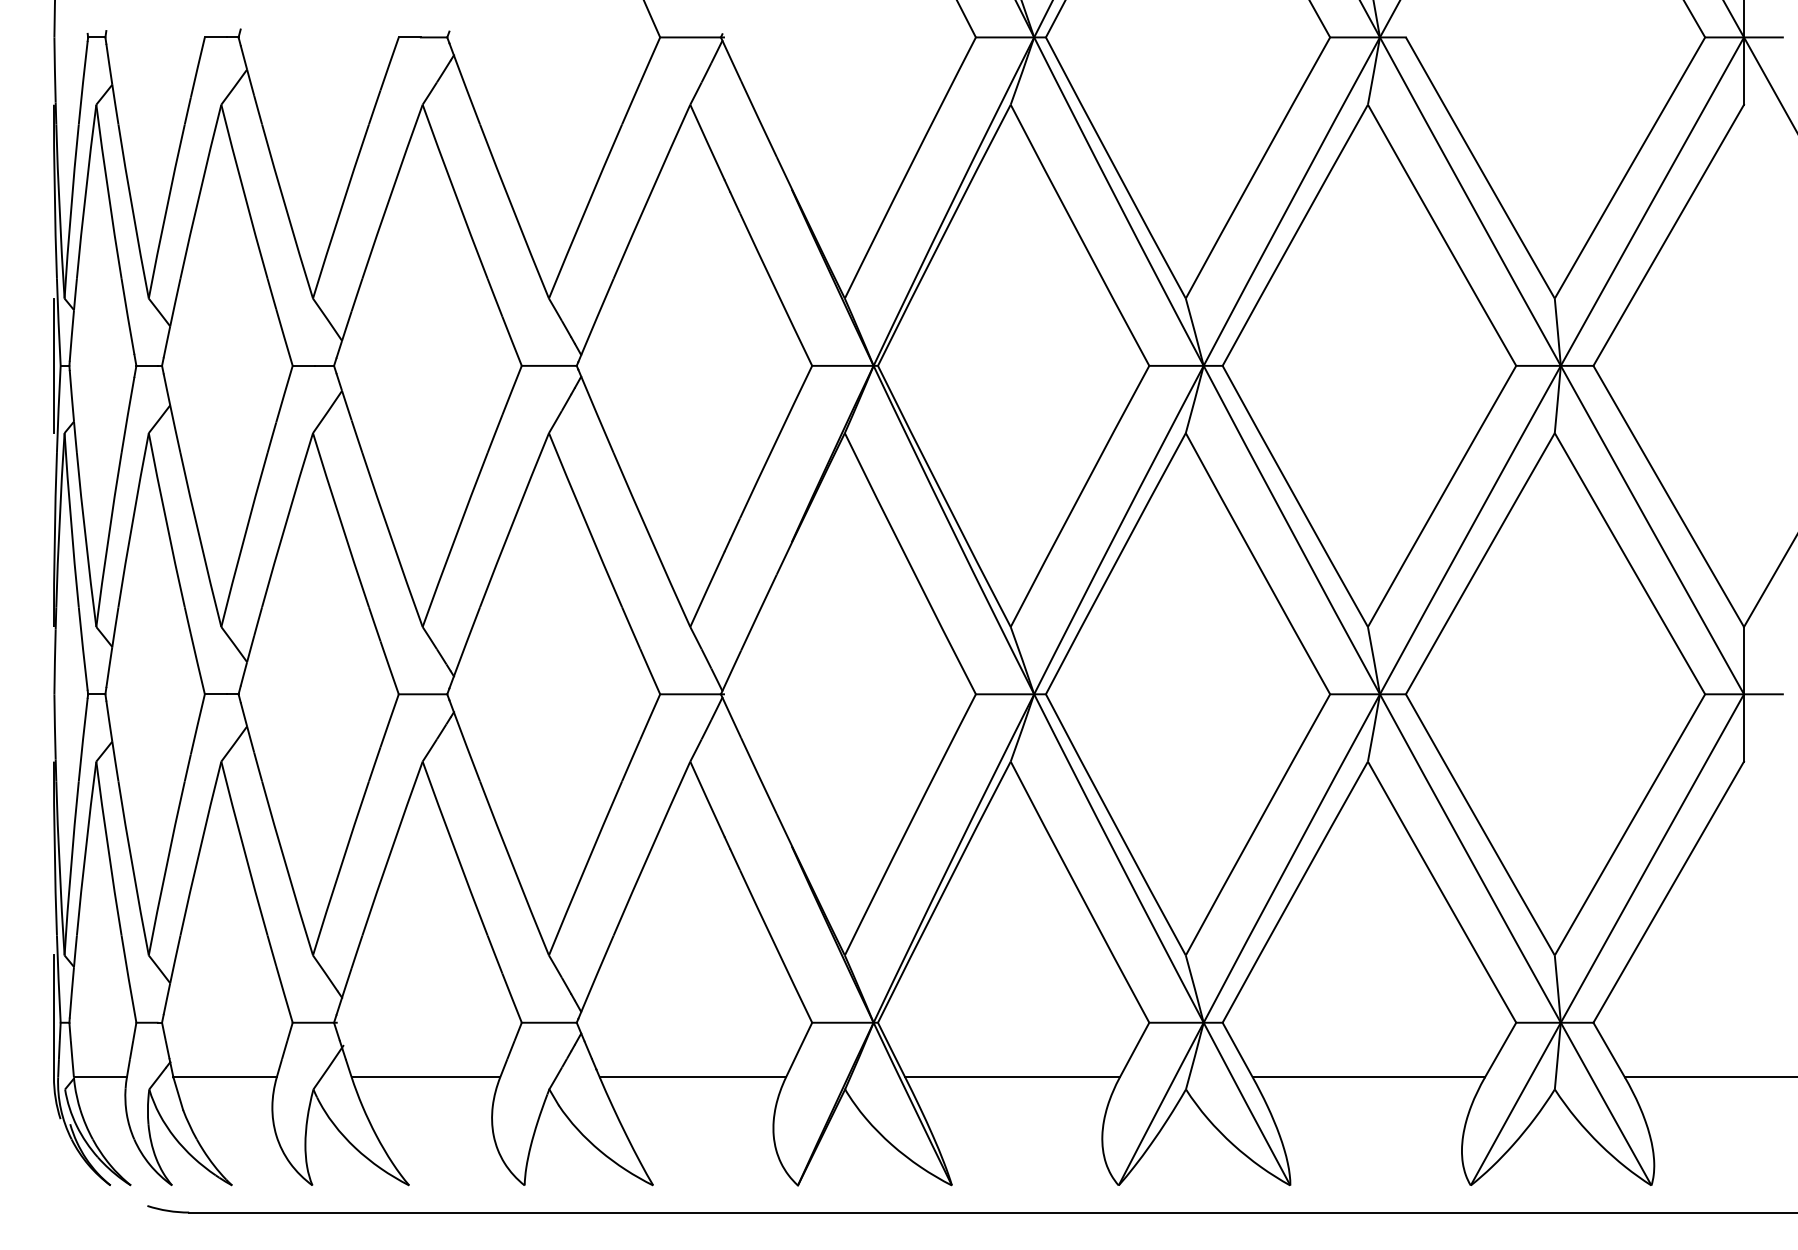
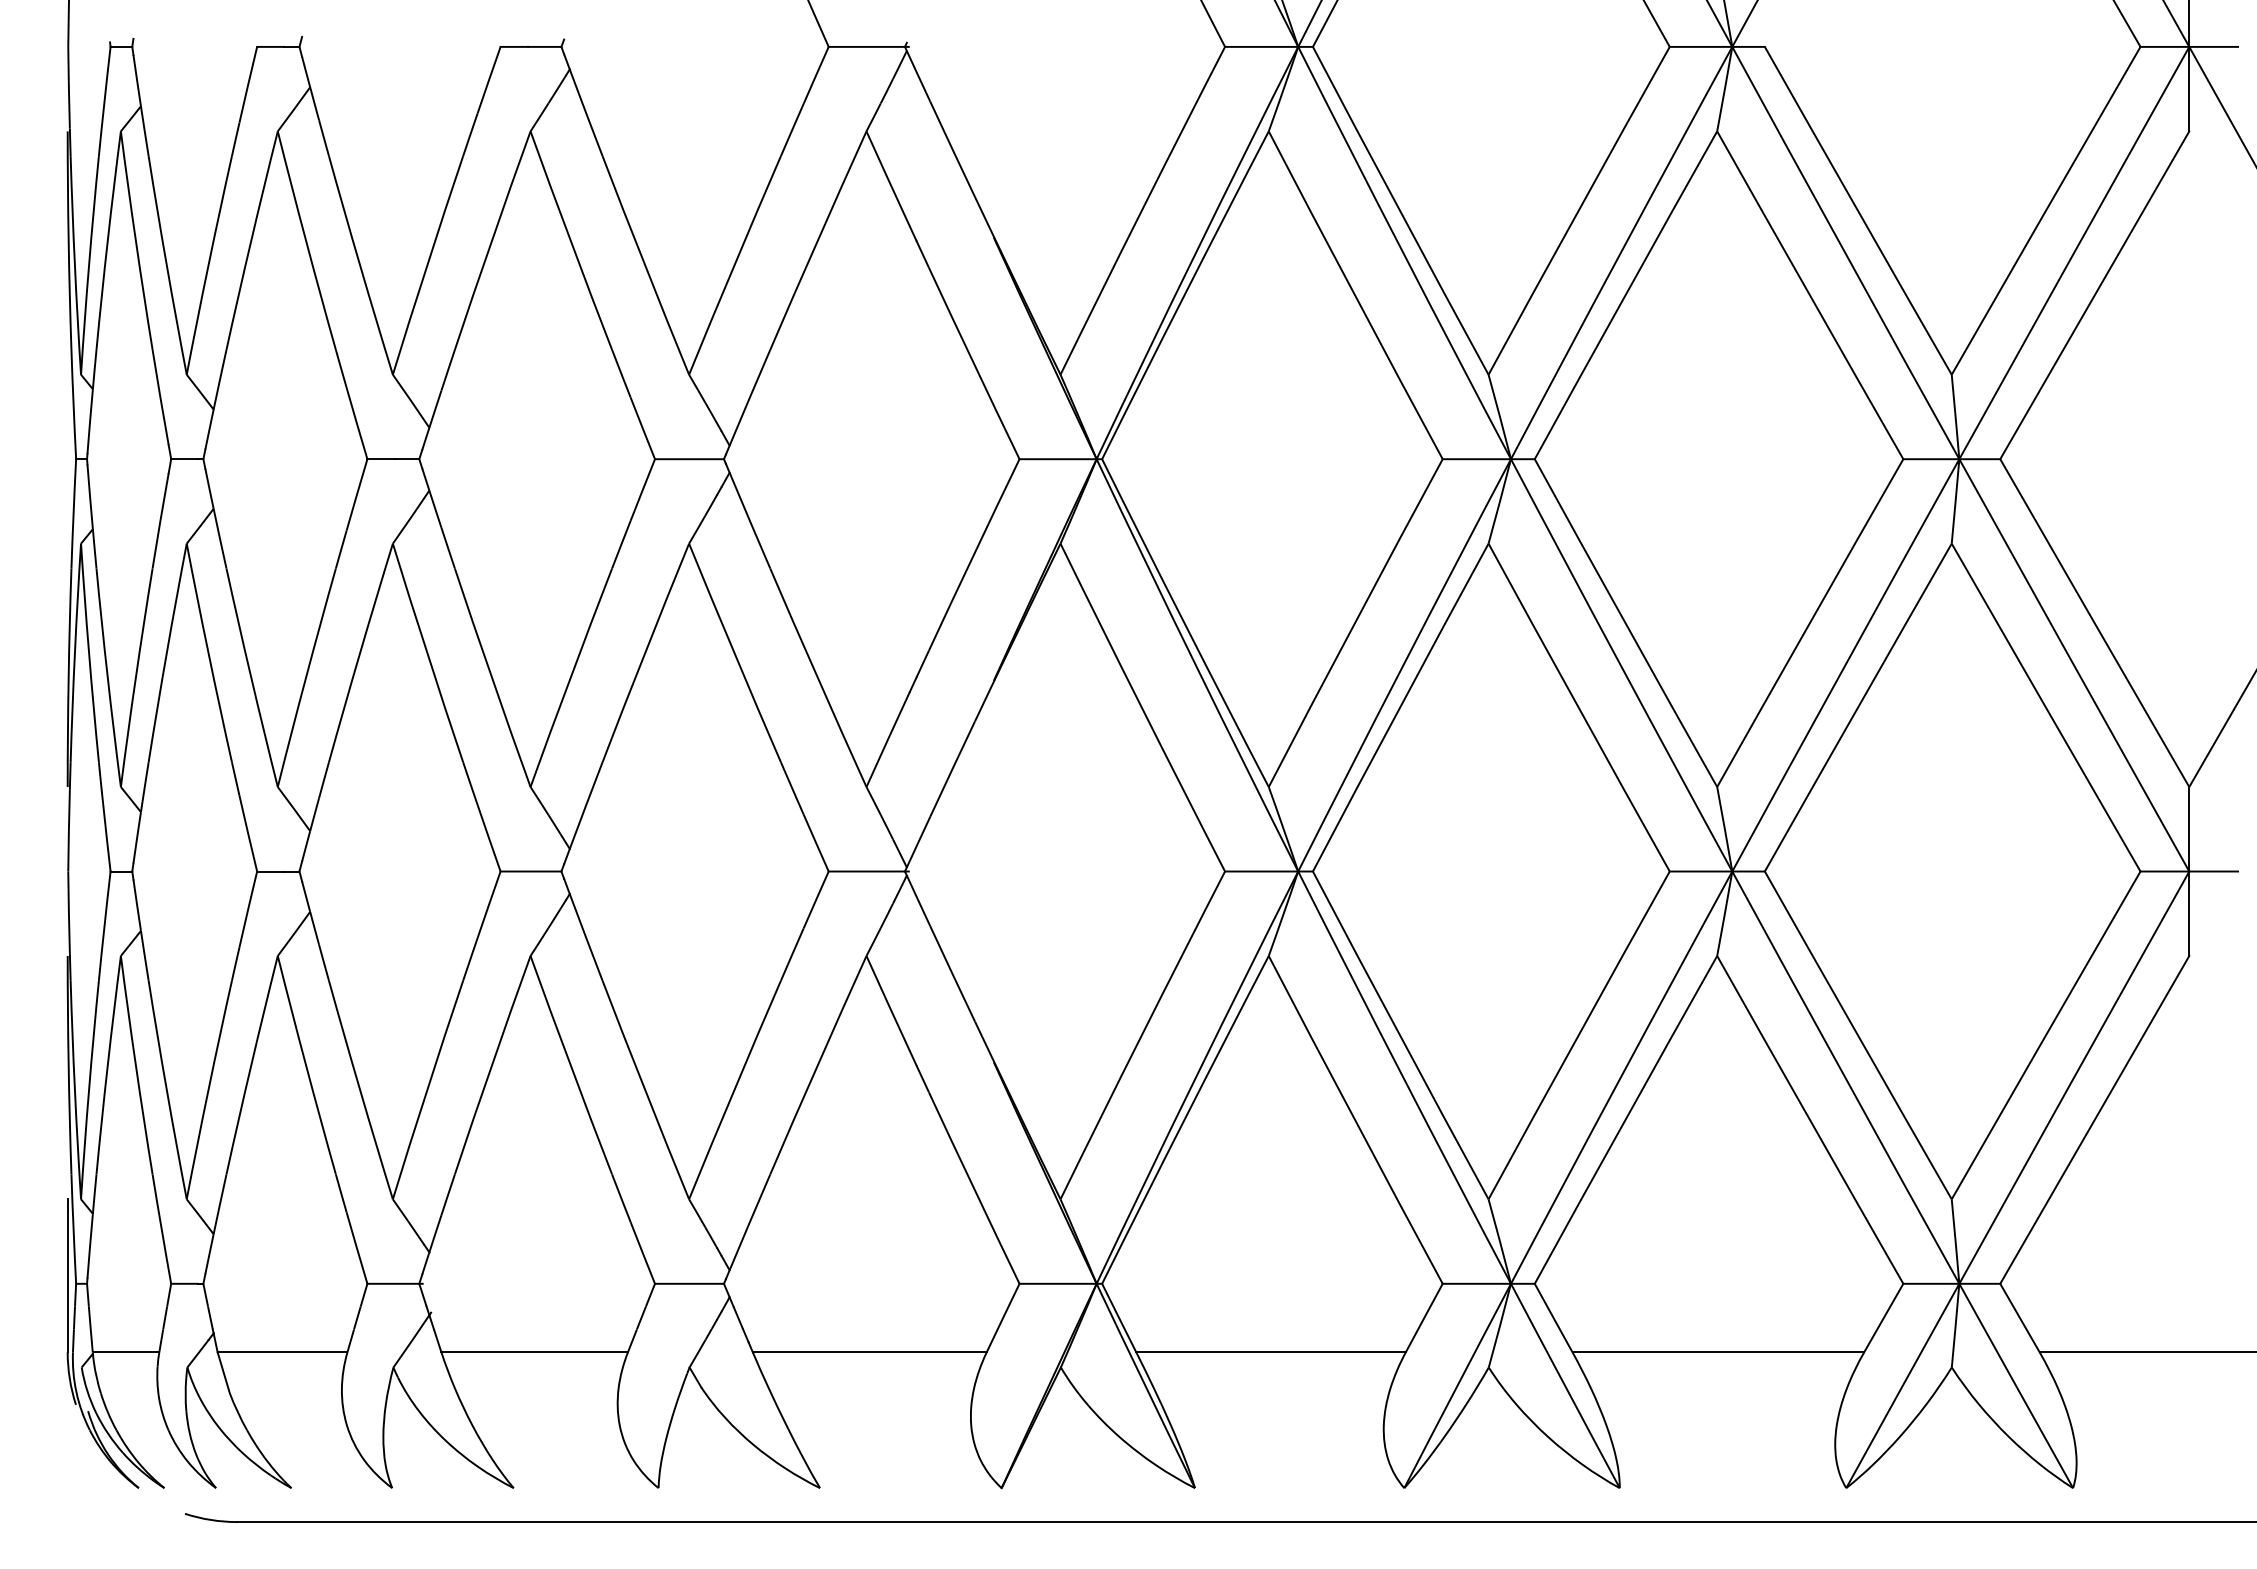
line: (53, 365) -> (67, 458), removed

